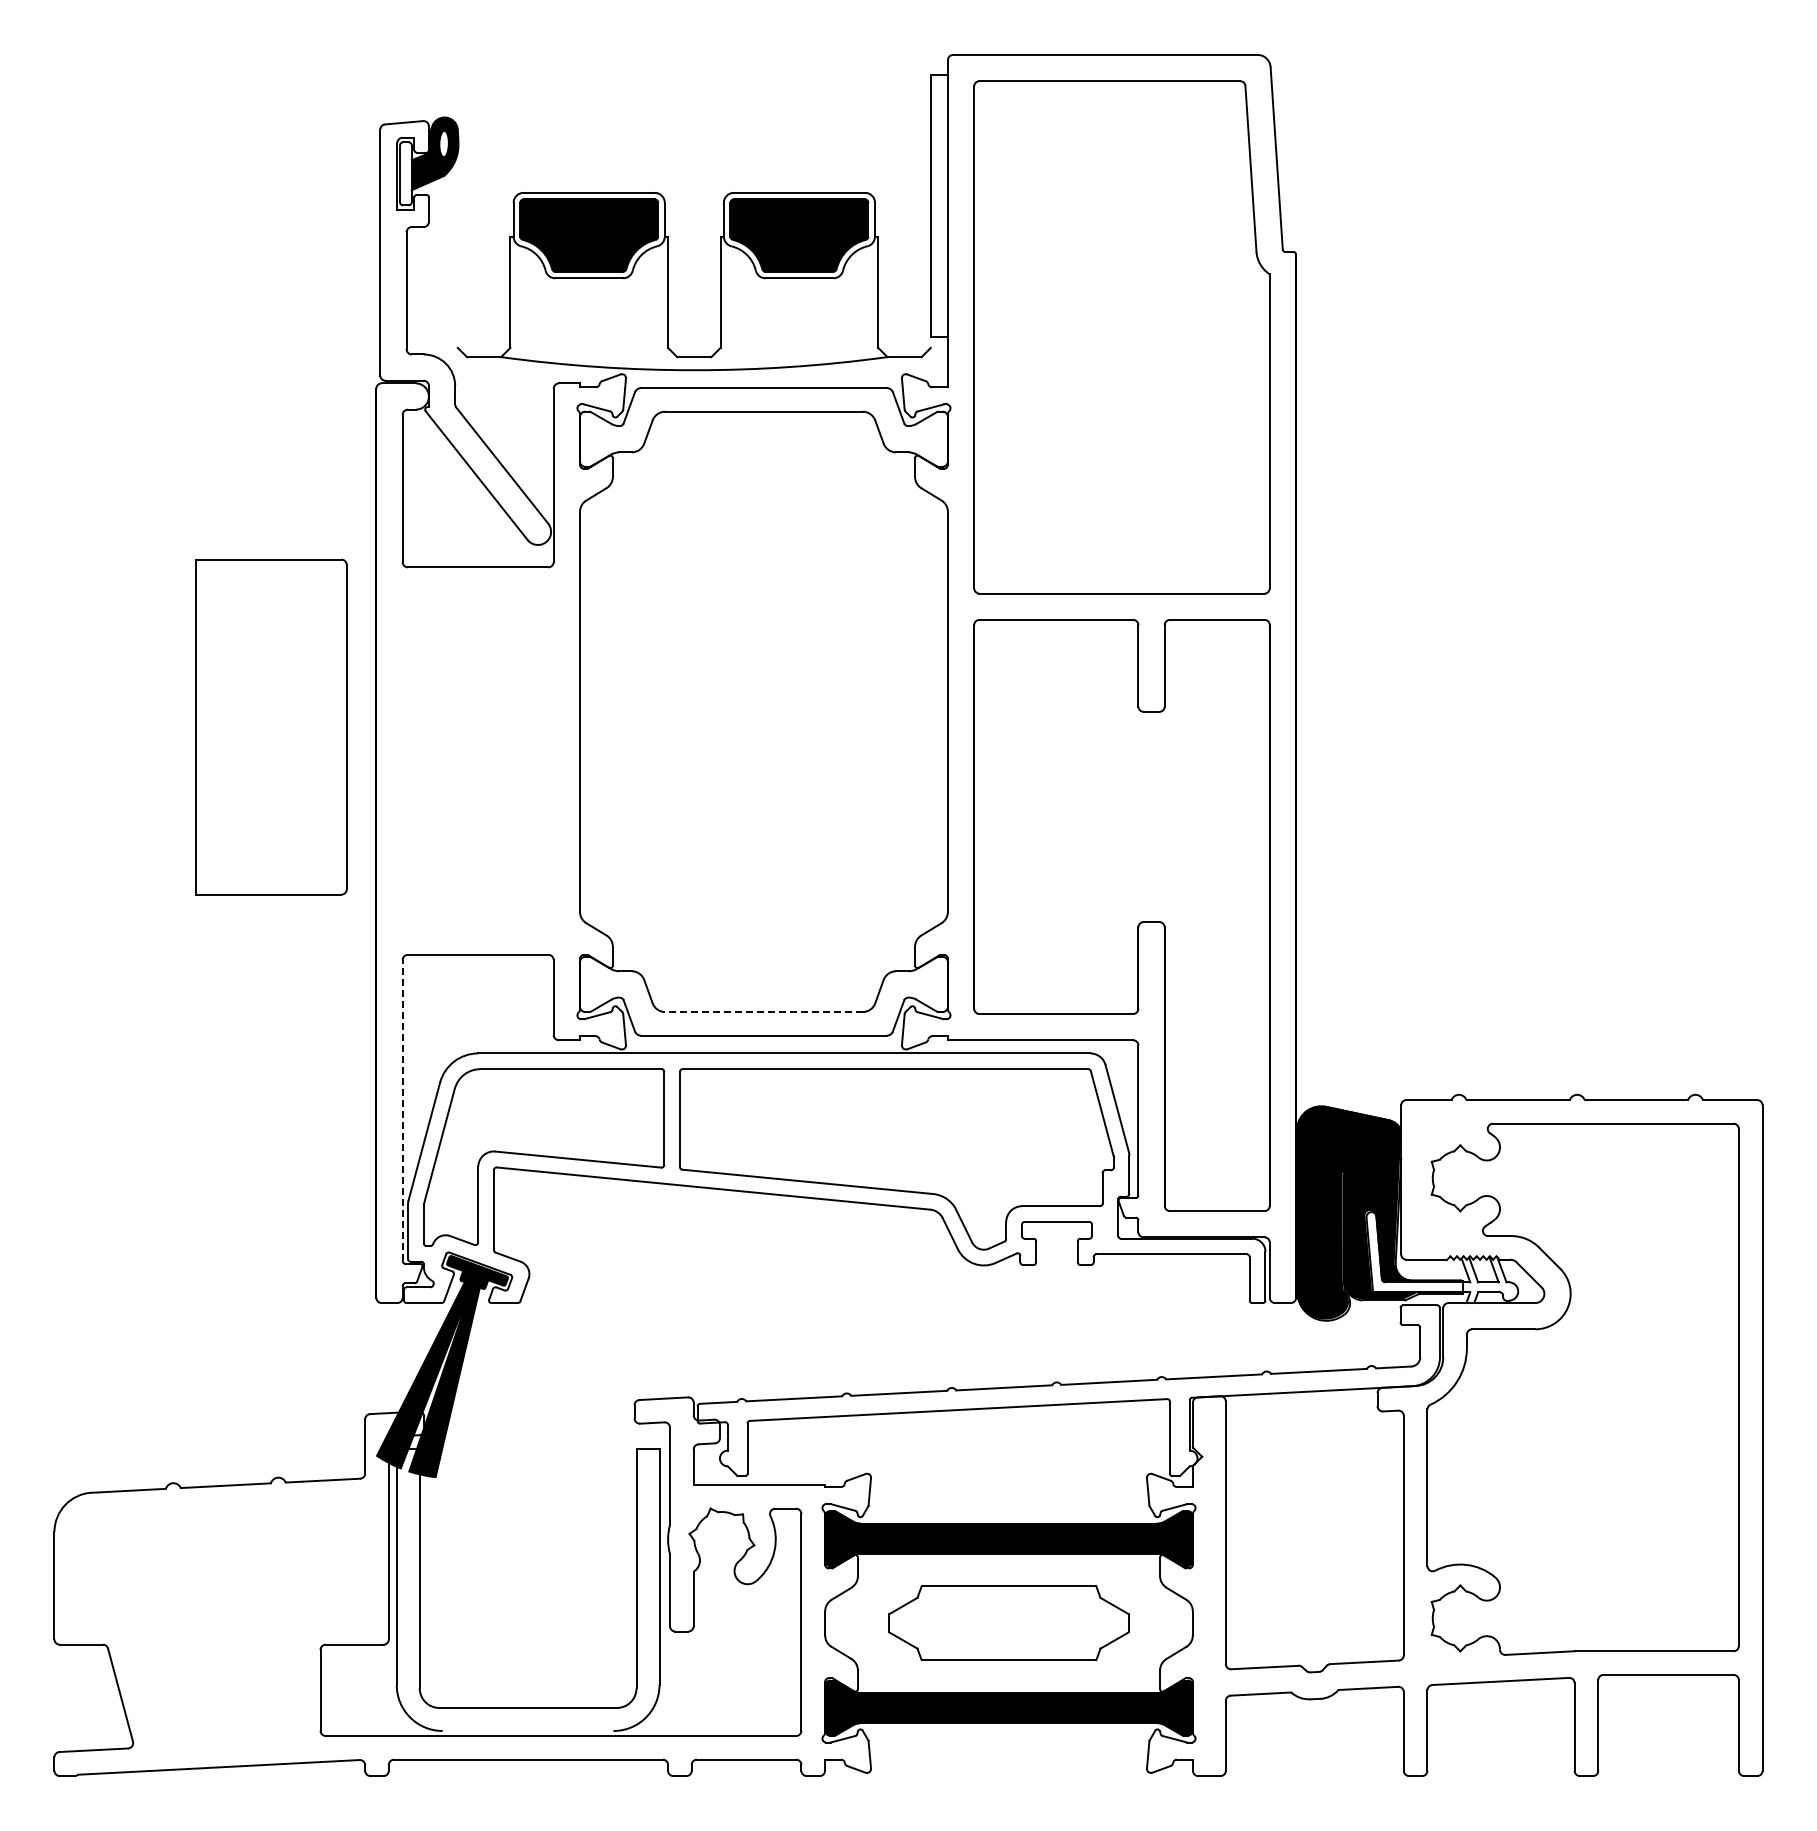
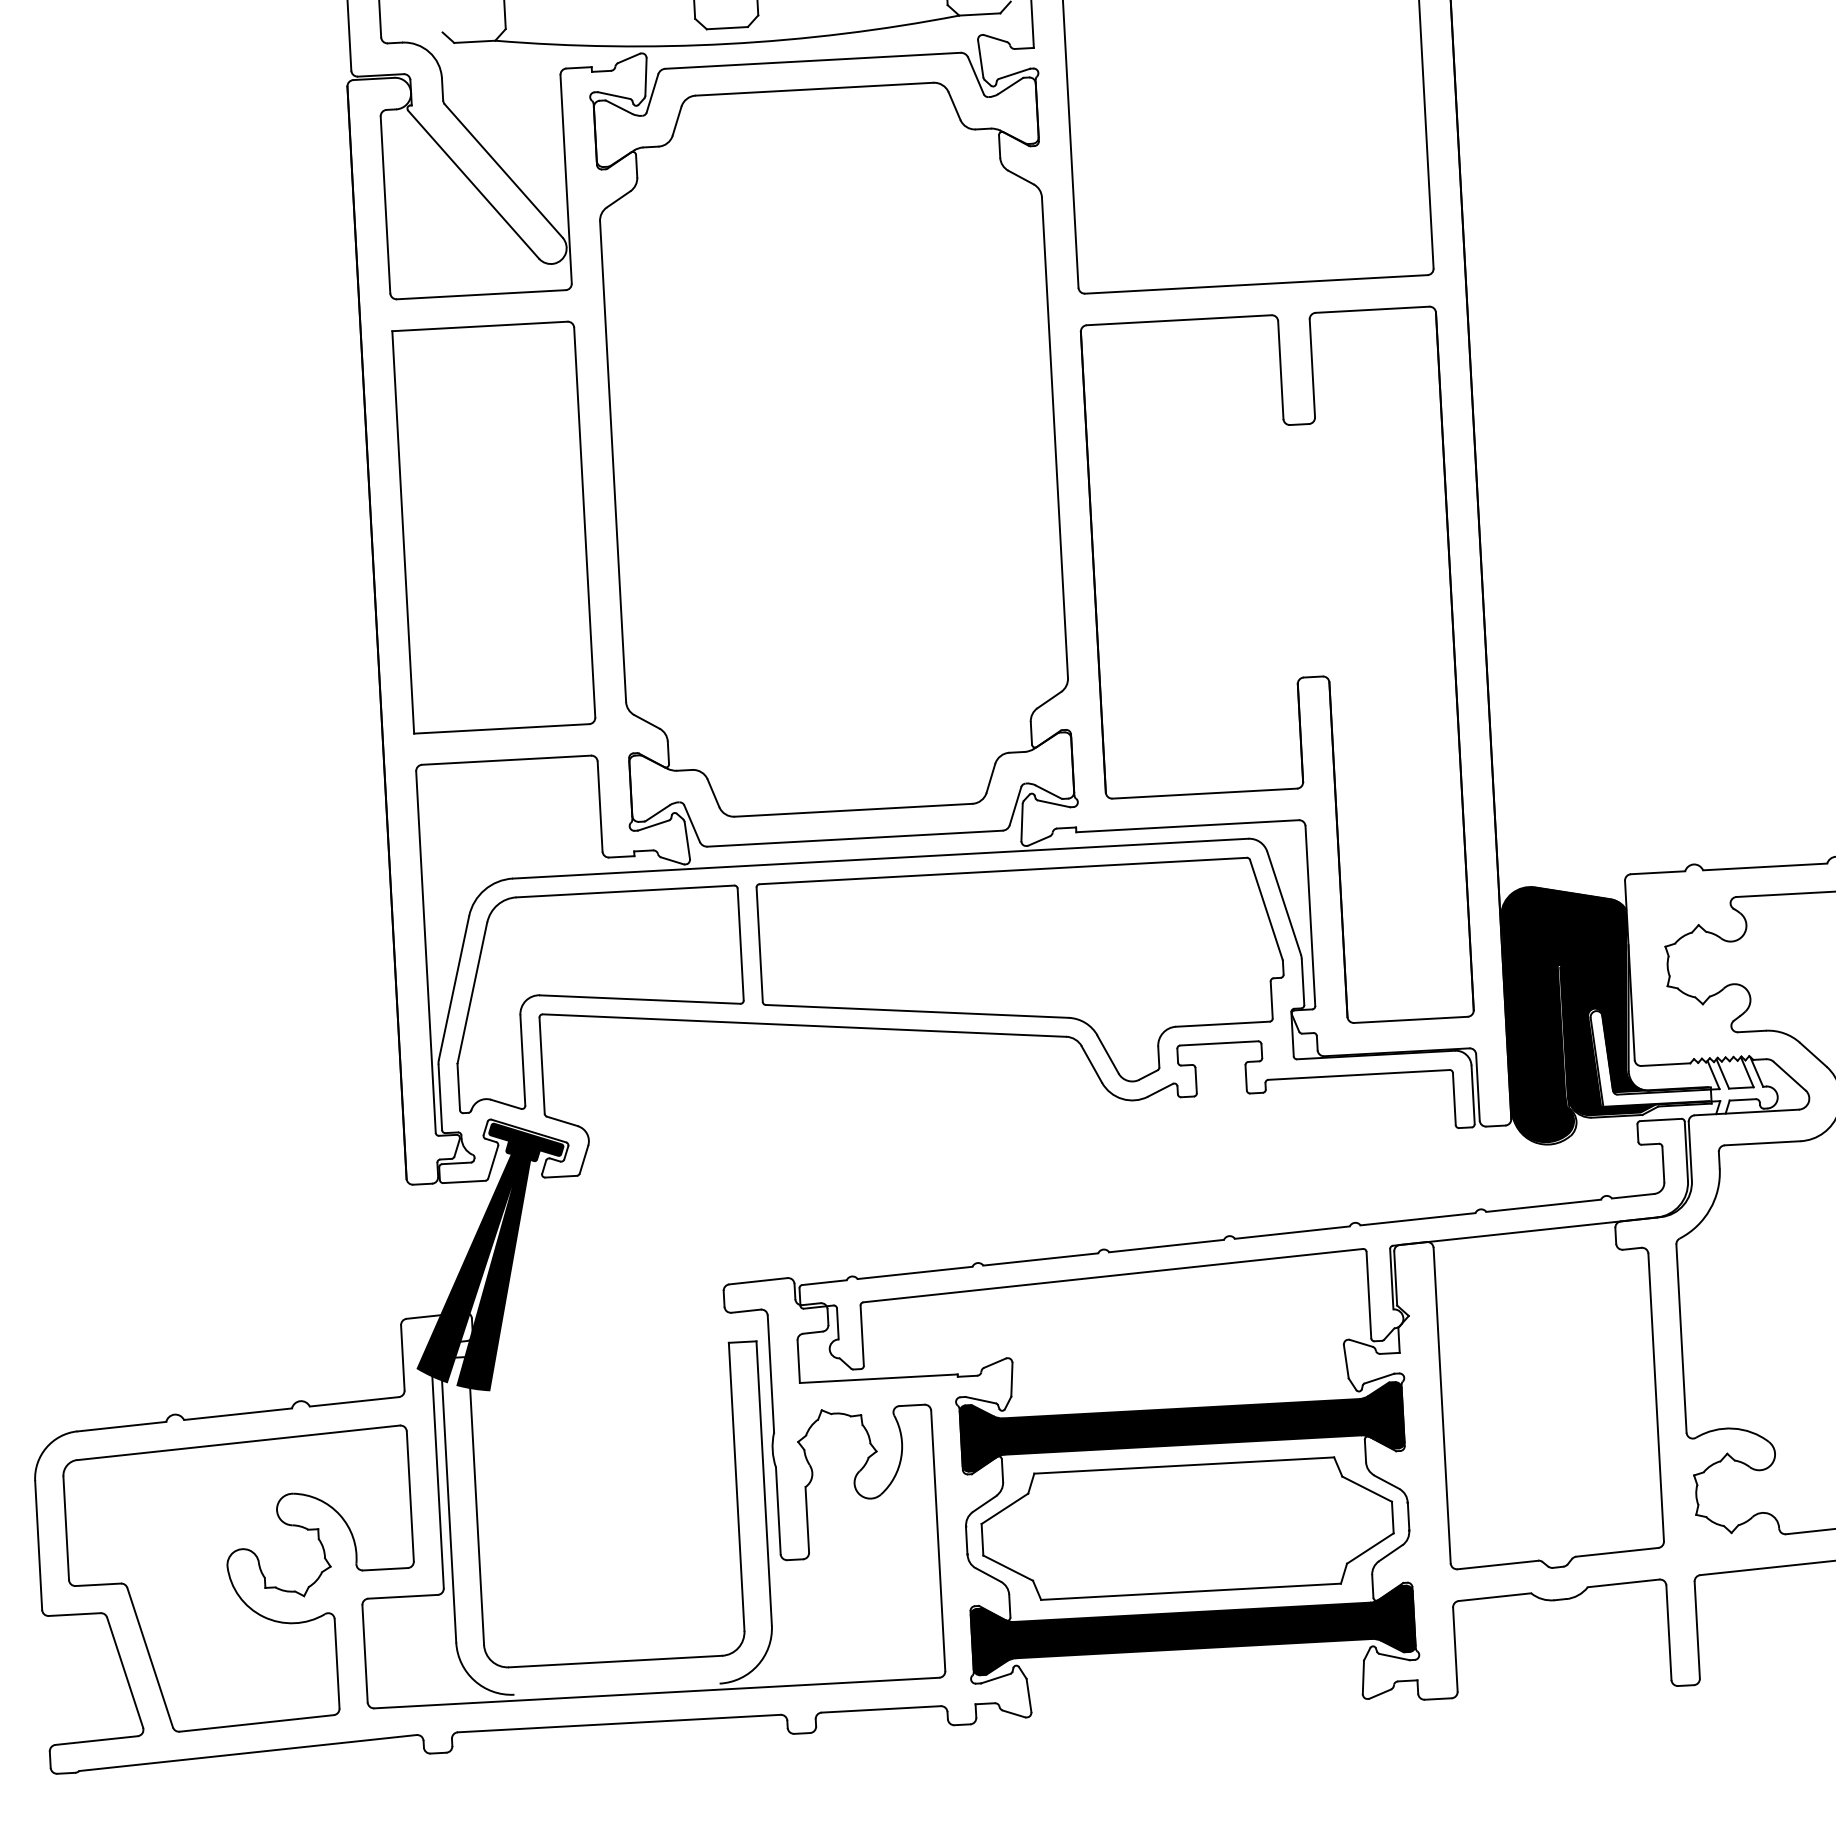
part: (271, 726) -> (494, 526), moved
line: (763, 1012) -> (853, 810), dashed -> solid
line: (402, 1110) -> (425, 952), dashed -> solid
part: (1008, 1622) -> (1186, 1527), size x1.43
part: (214, 1625) -> (233, 1582), added

